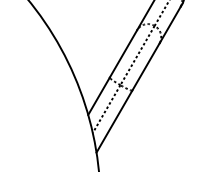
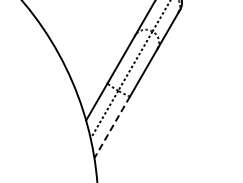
line: (114, 121) -> (112, 127), solid -> dashed

